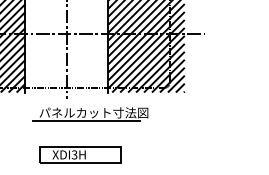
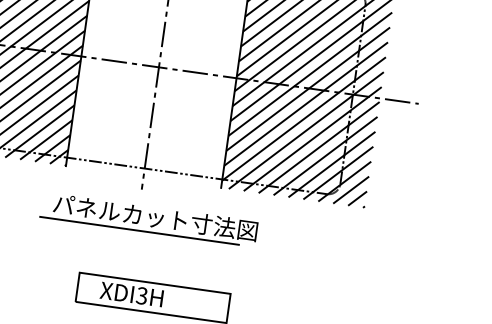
part: (90, 114) -> (148, 219), moved

